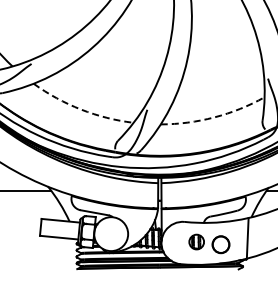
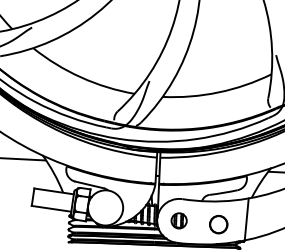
arc: (81, 109) -> (81, 77), dashed -> solid
arc: (214, 117) -> (218, 92), dashed -> solid
part: (196, 241) -> (178, 220), moved

